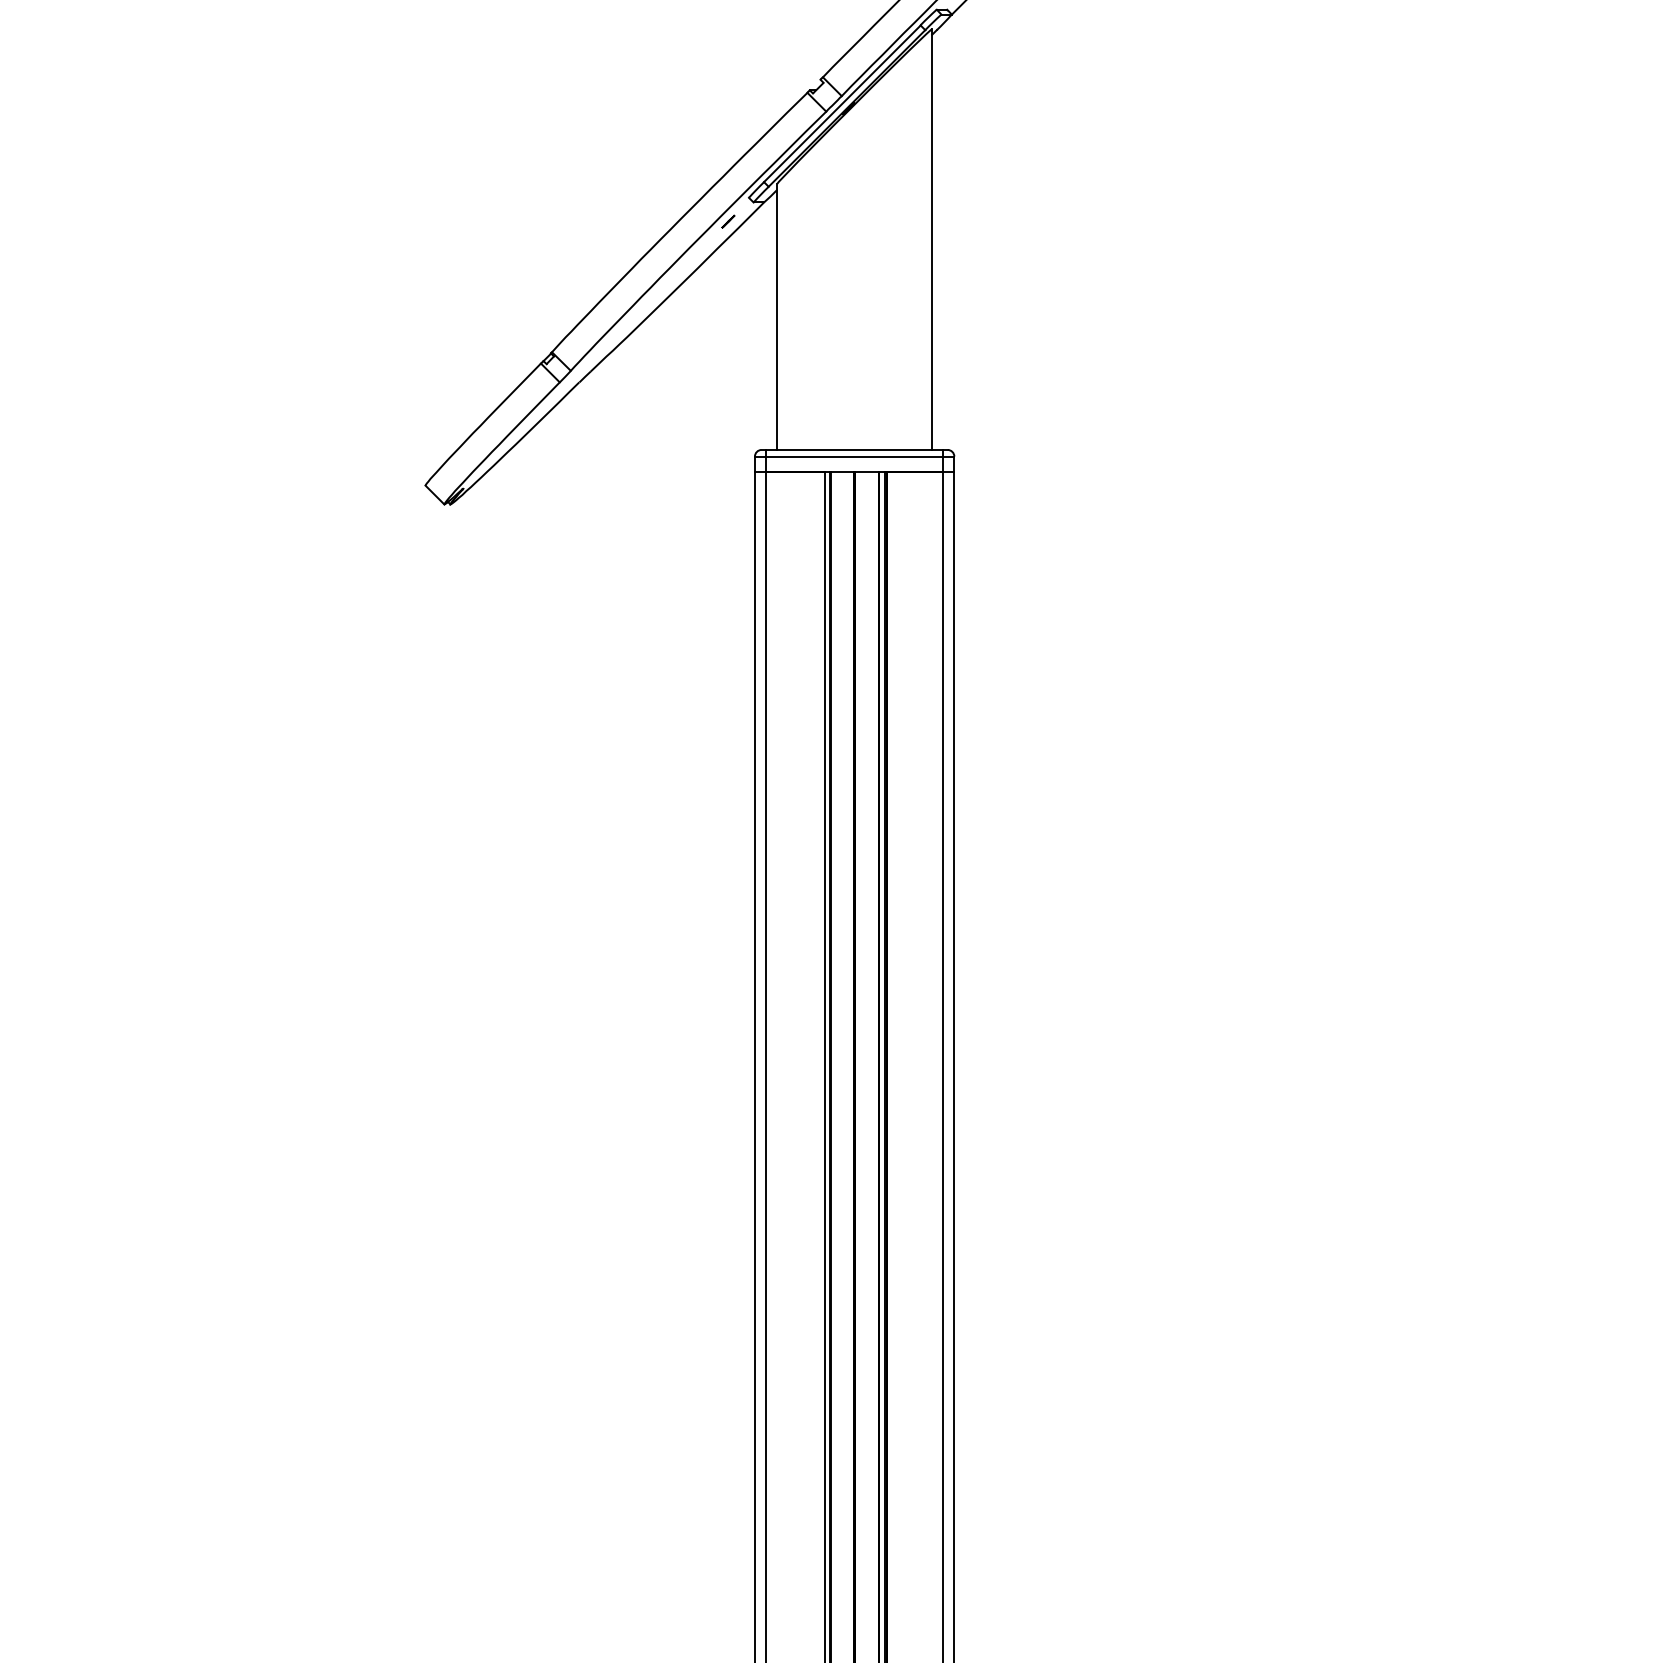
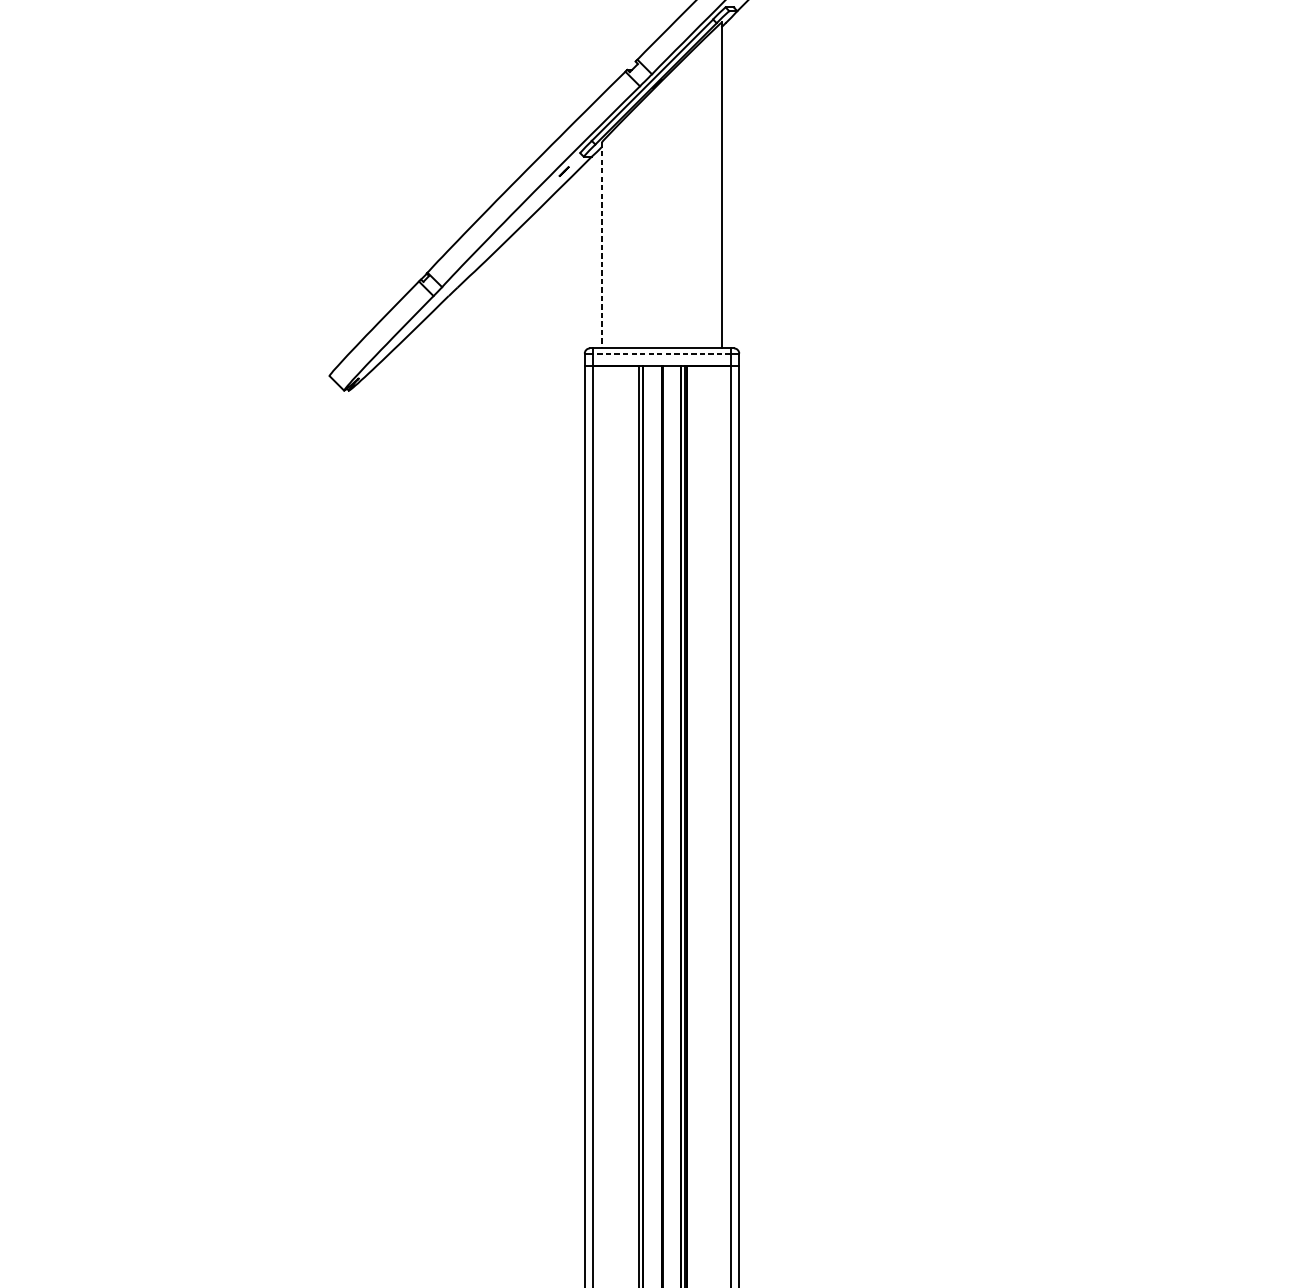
line: (777, 317) -> (602, 245), solid -> dashed
line: (854, 456) -> (661, 353), solid -> dashed

